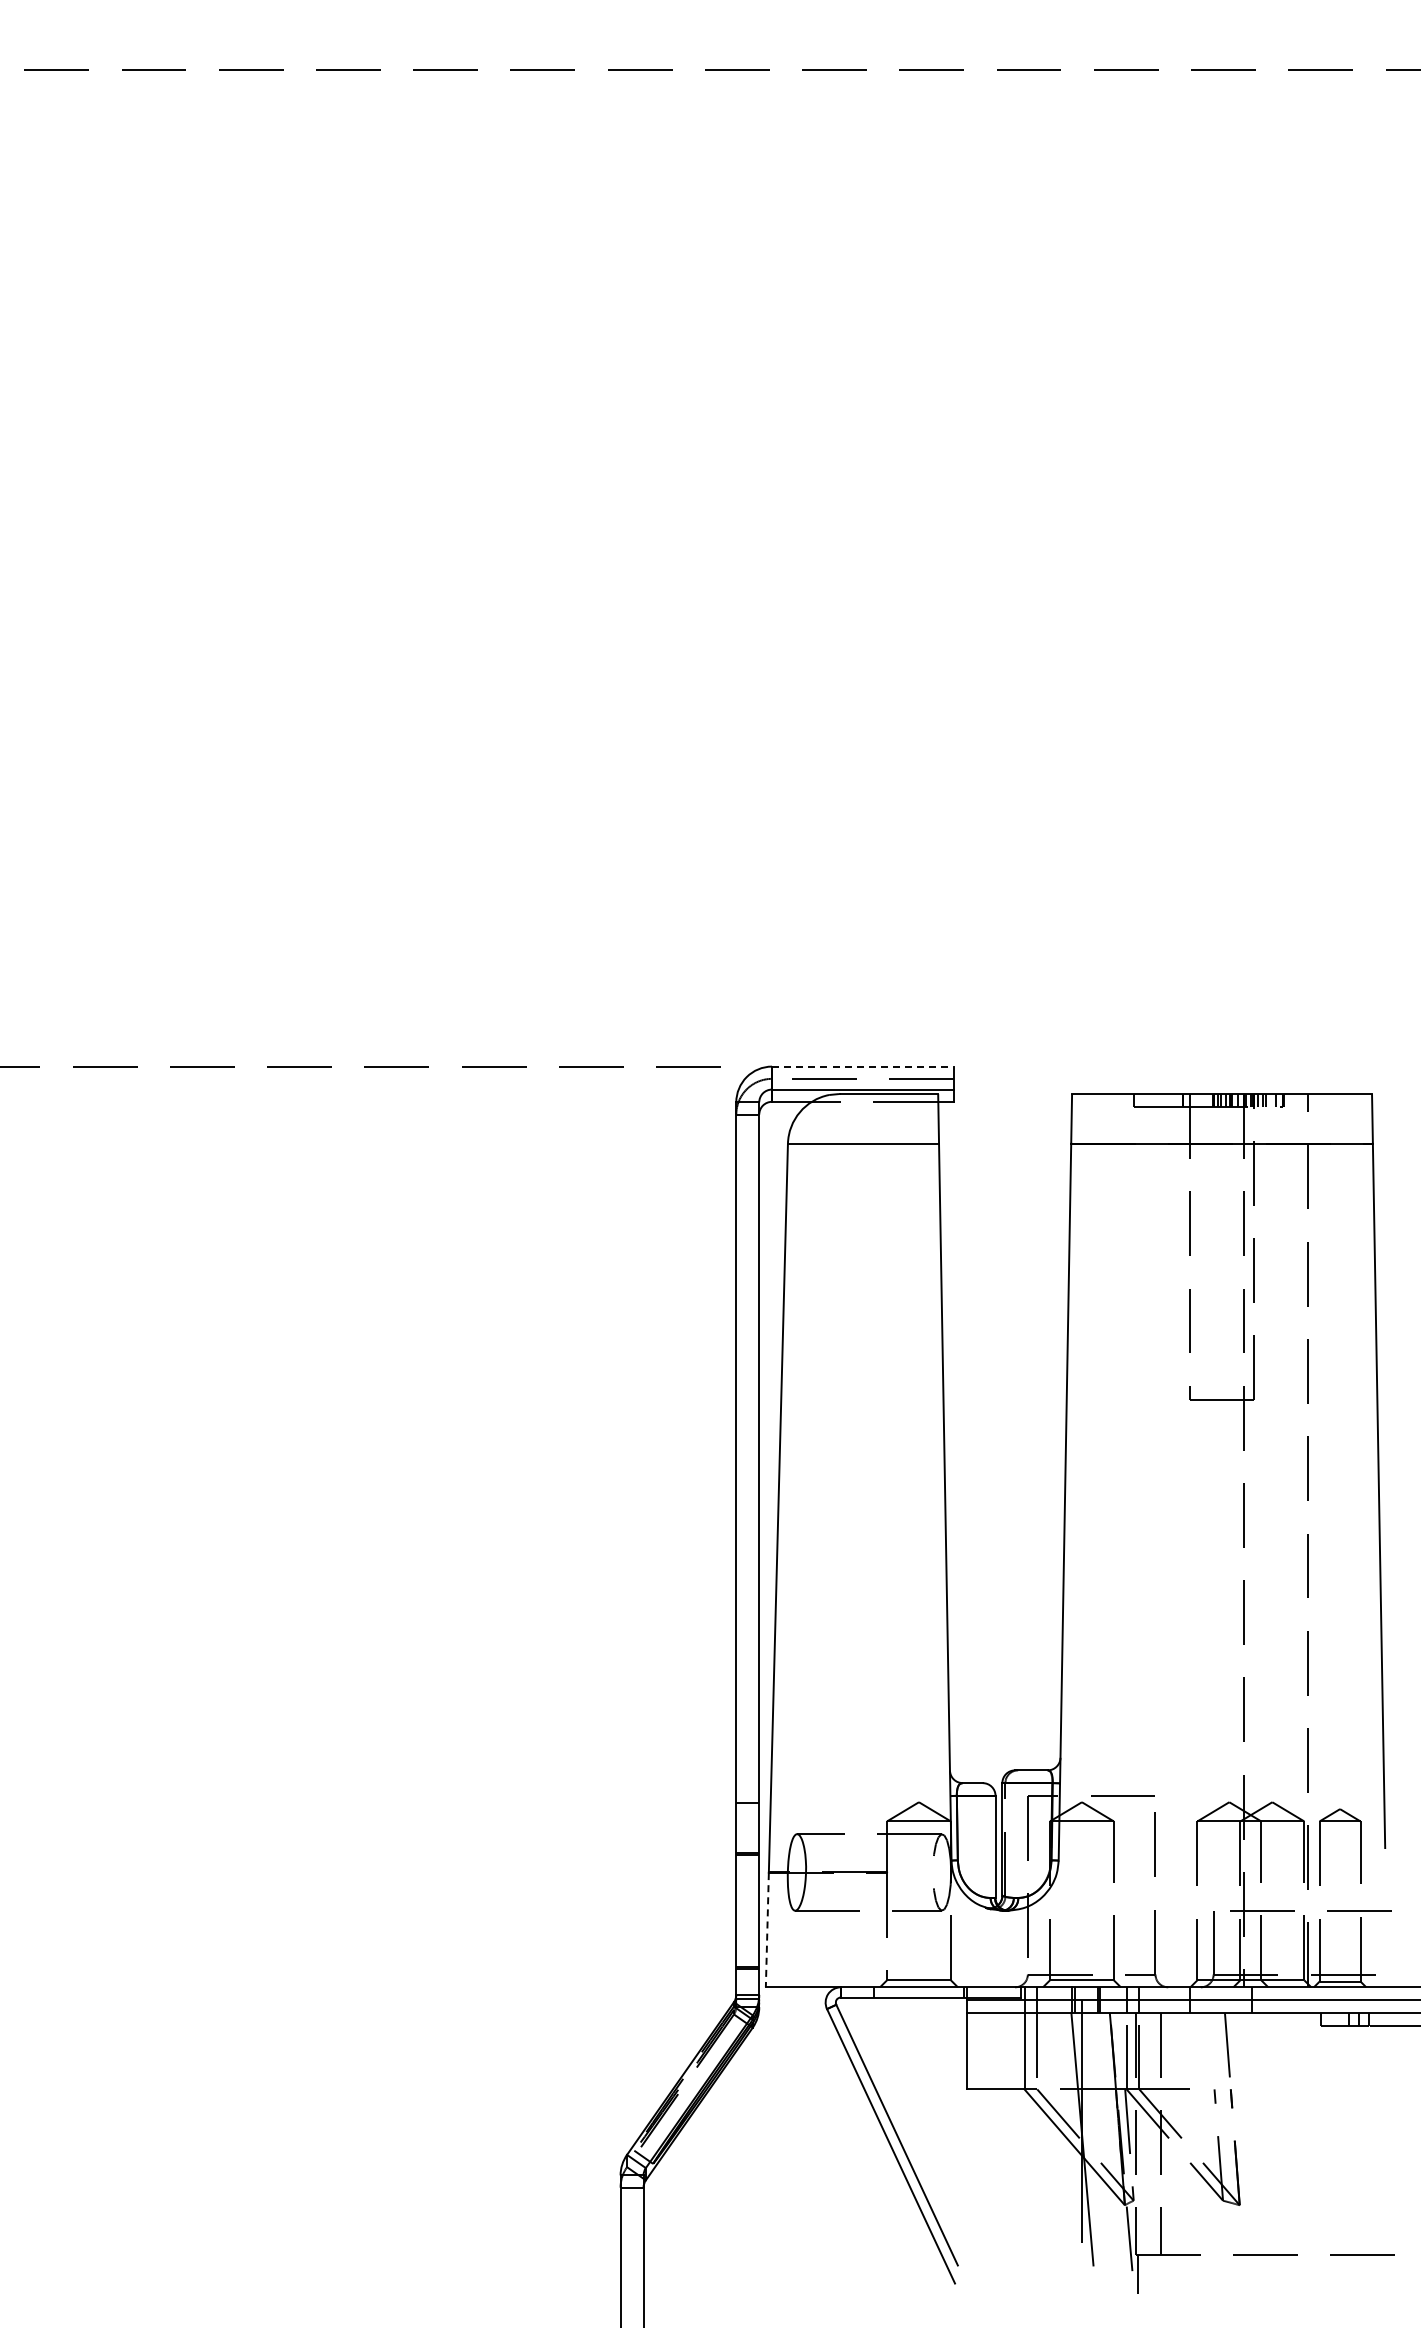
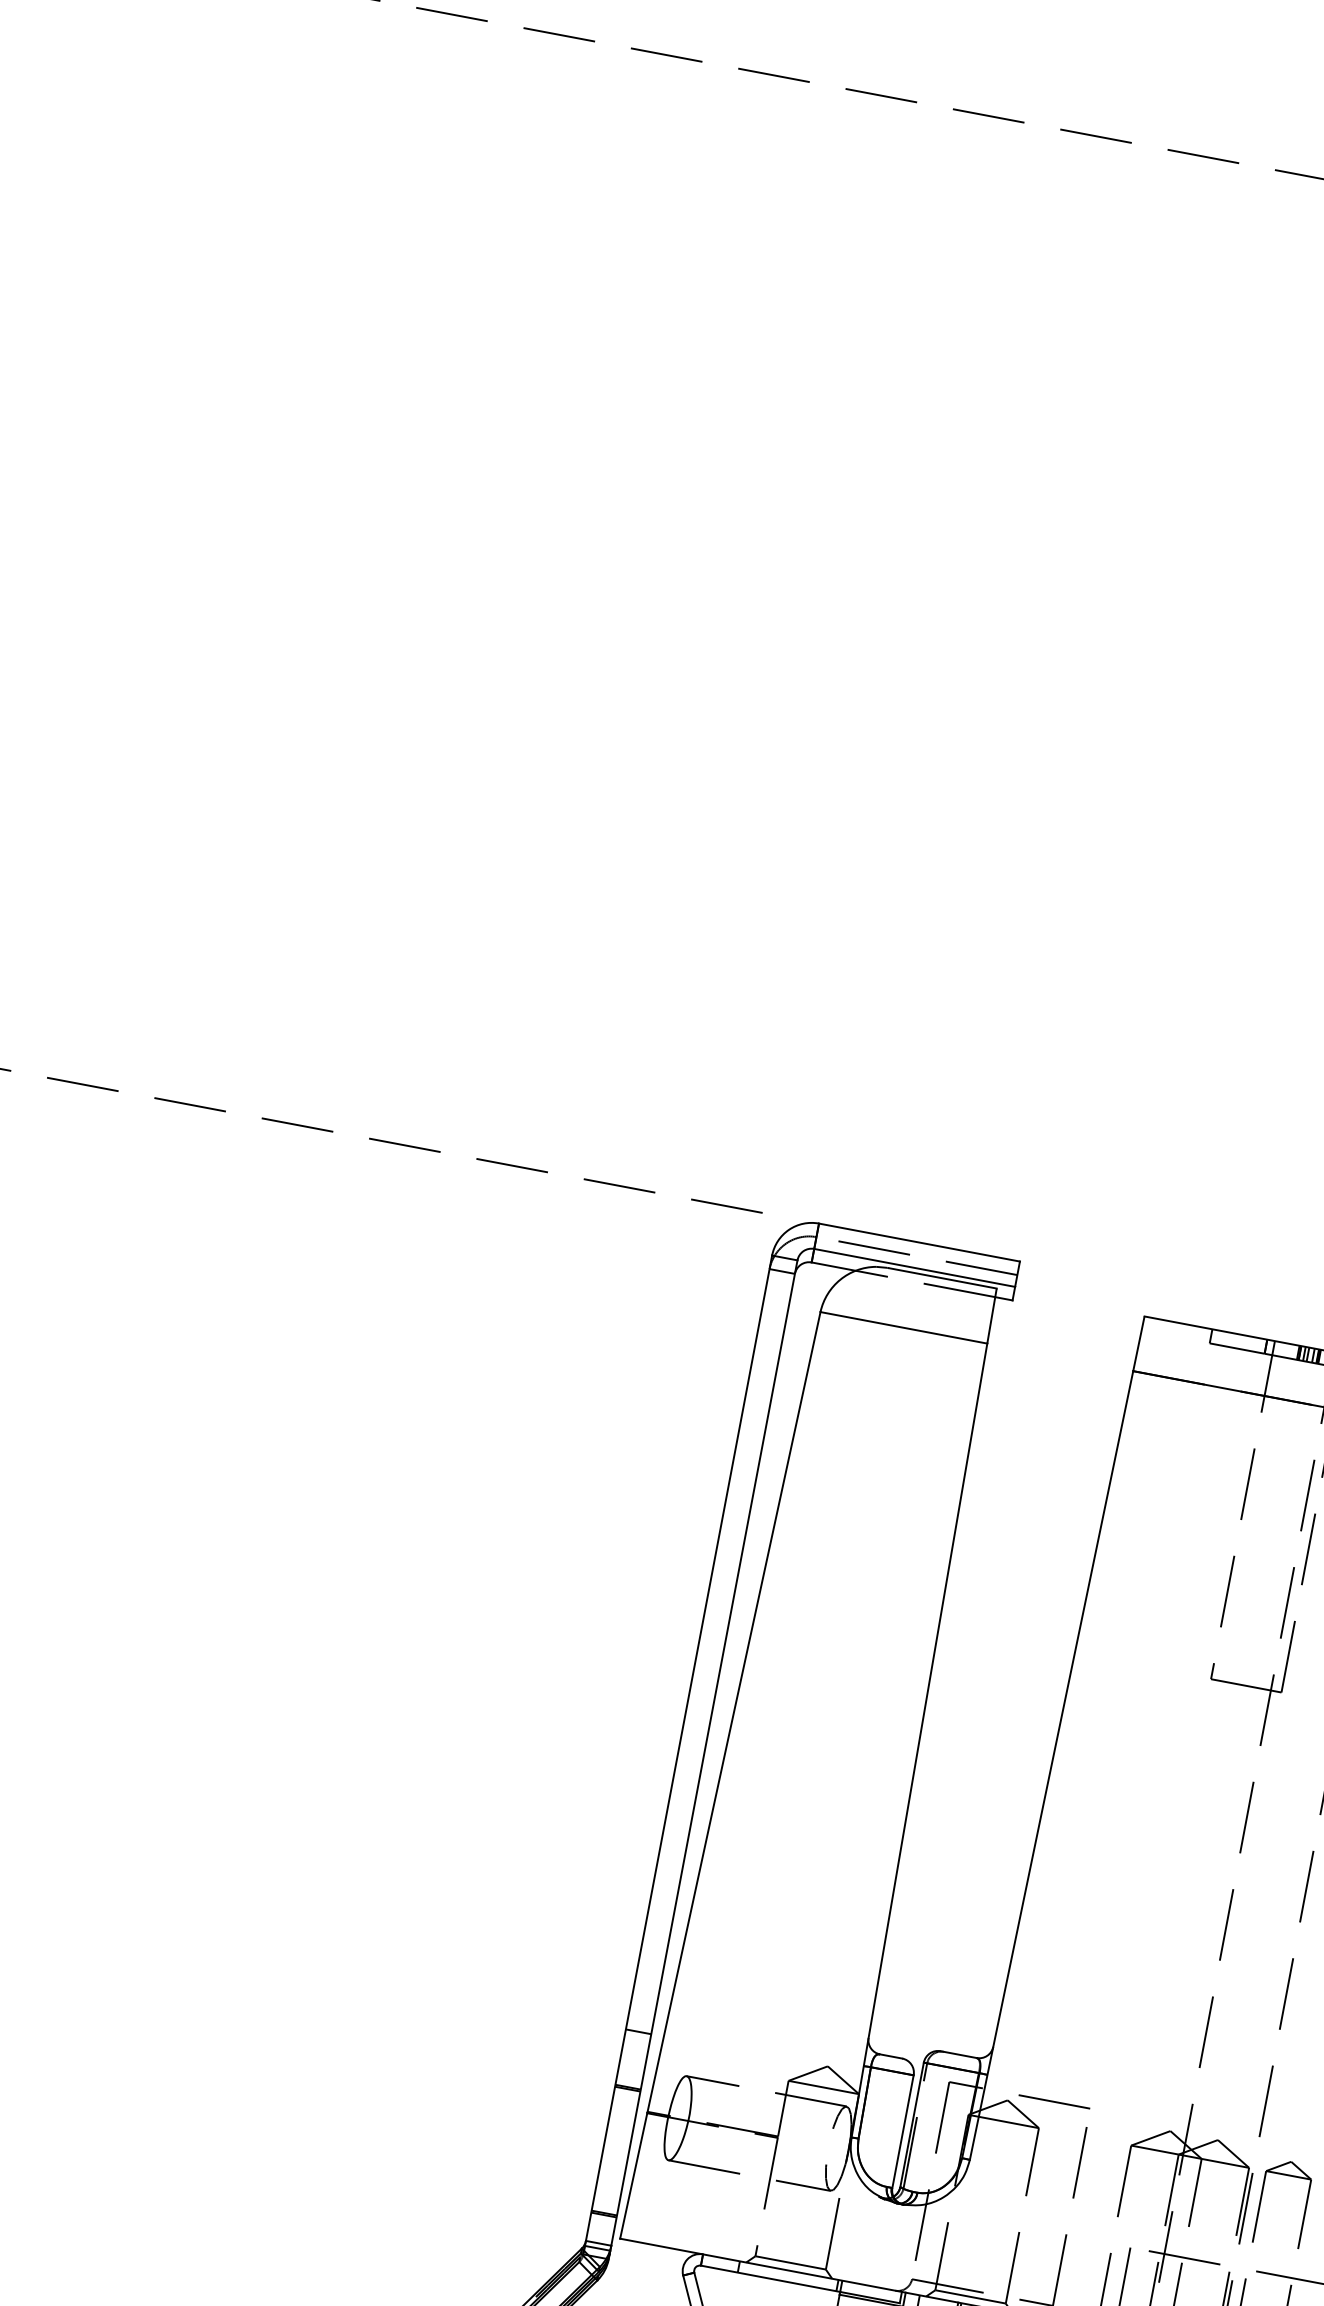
line: (863, 1066) -> (920, 1242), dashed -> solid
line: (767, 1930) -> (633, 2176), dashed -> solid

